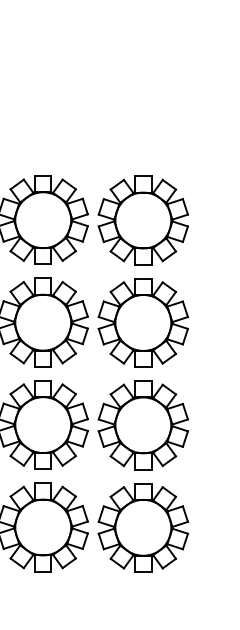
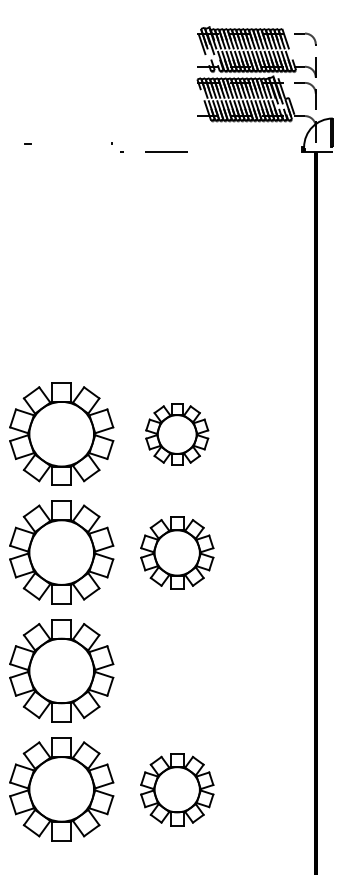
part: (142, 220) -> (176, 434), size x0.6
part: (142, 322) -> (176, 552), size x0.7
part: (142, 424) -> (176, 670), removed
part: (142, 527) -> (176, 789), size x0.7

